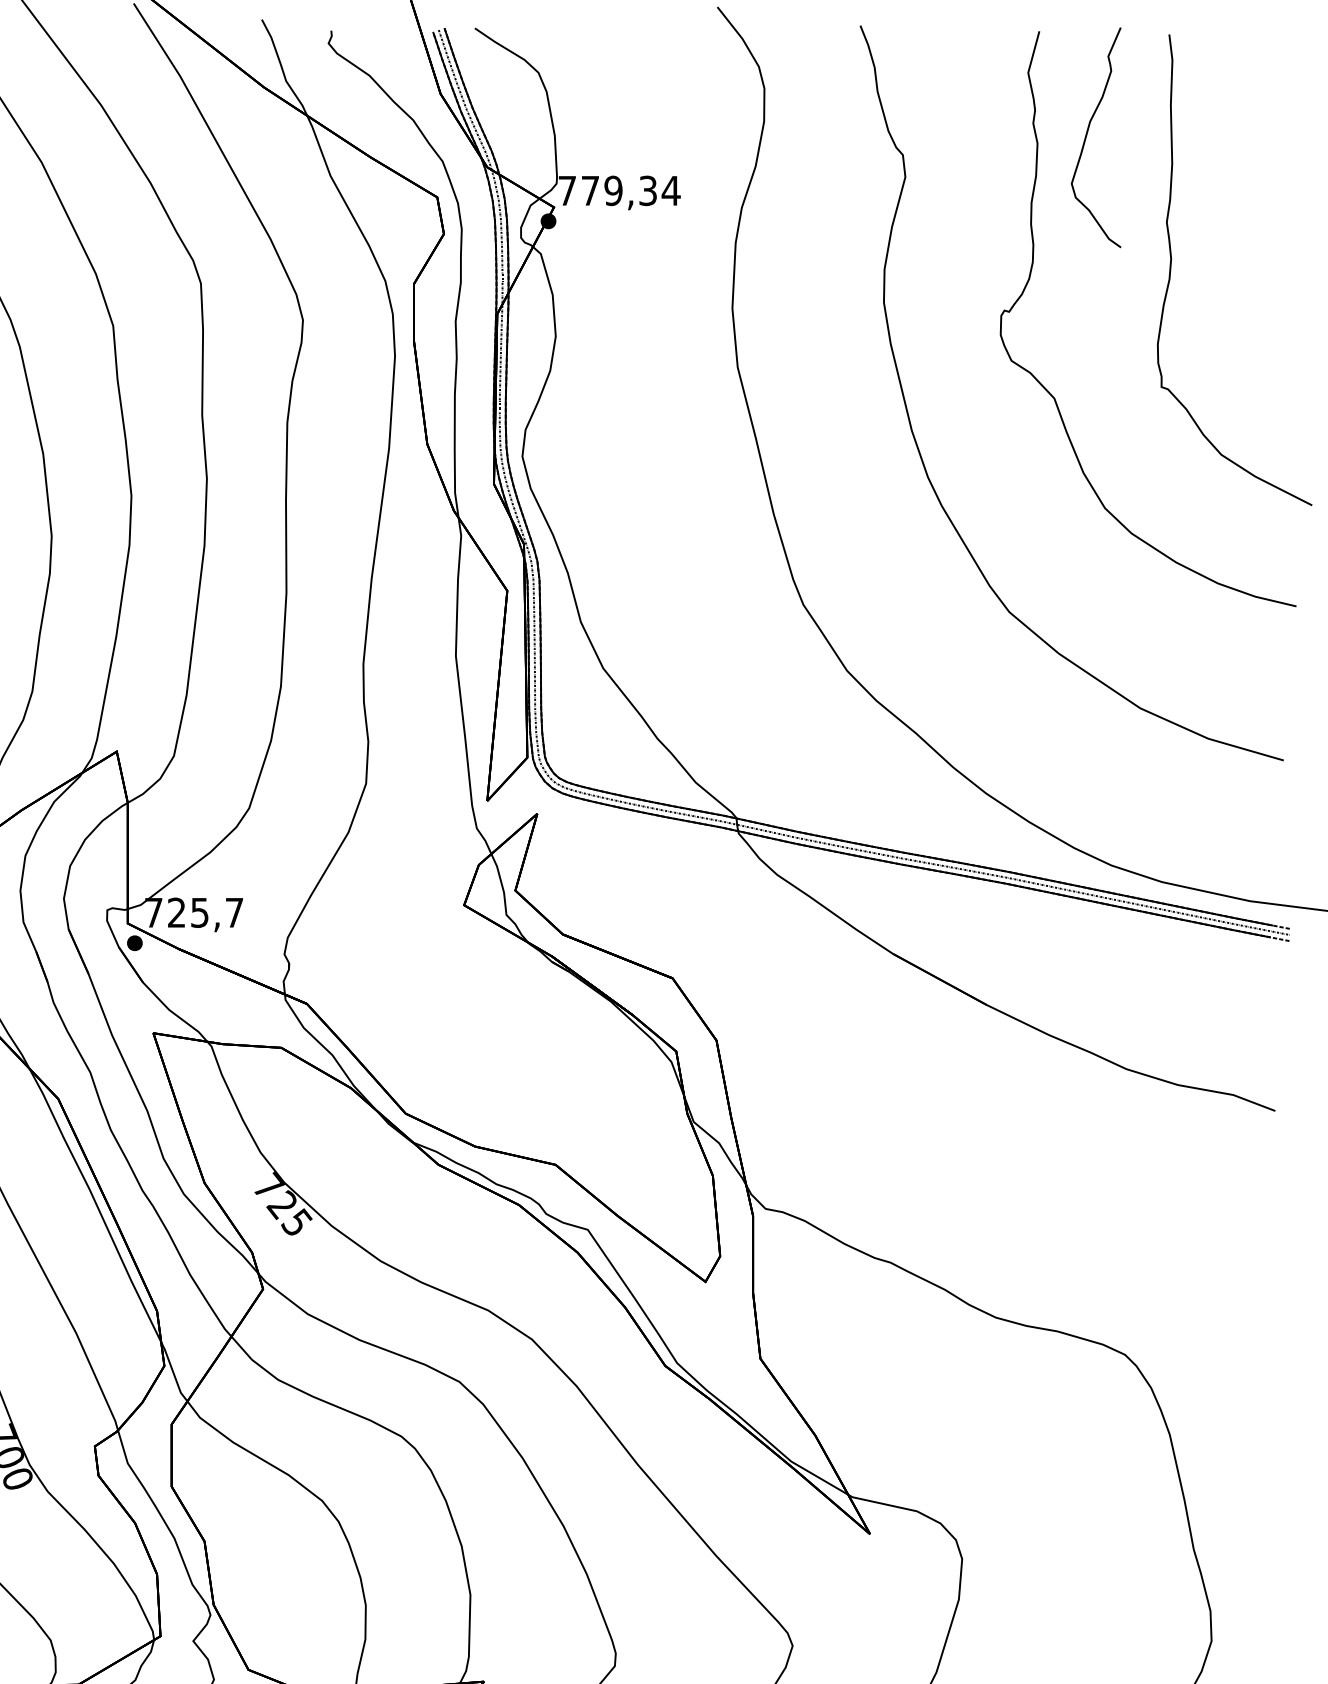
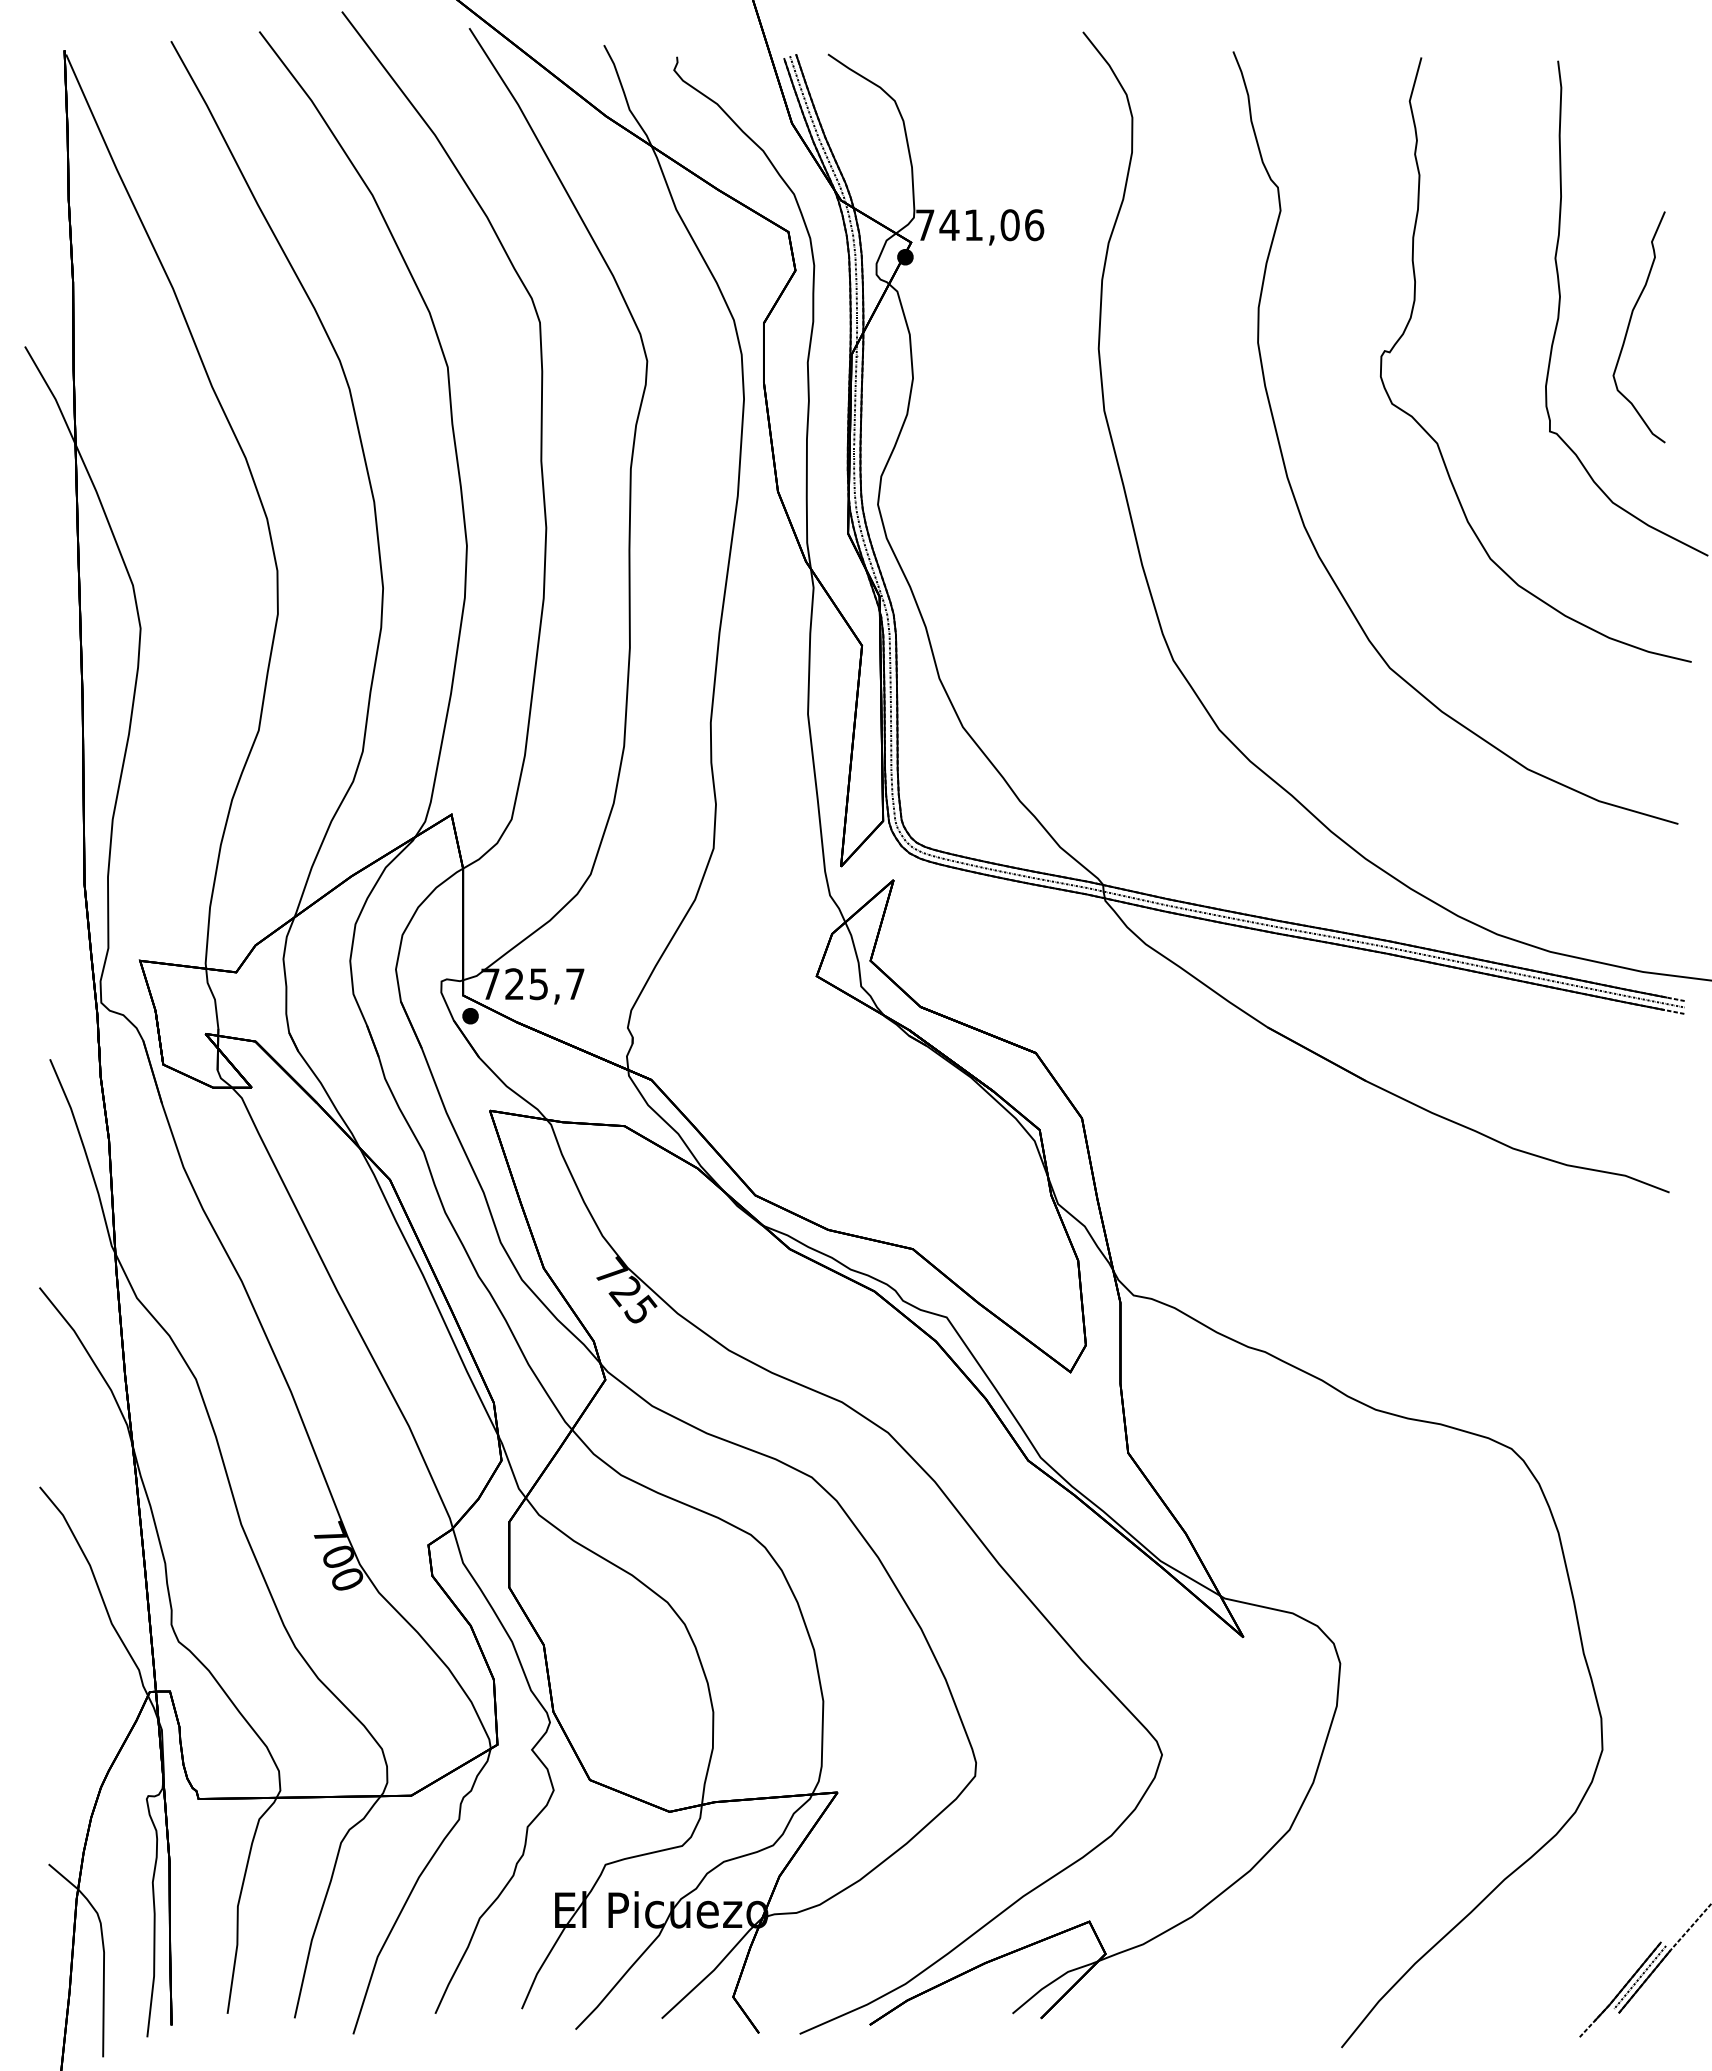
part: (1087, 134) -> (1630, 323), moved
text: (630, 191) -> (991, 225), 779,34 -> 741,06

